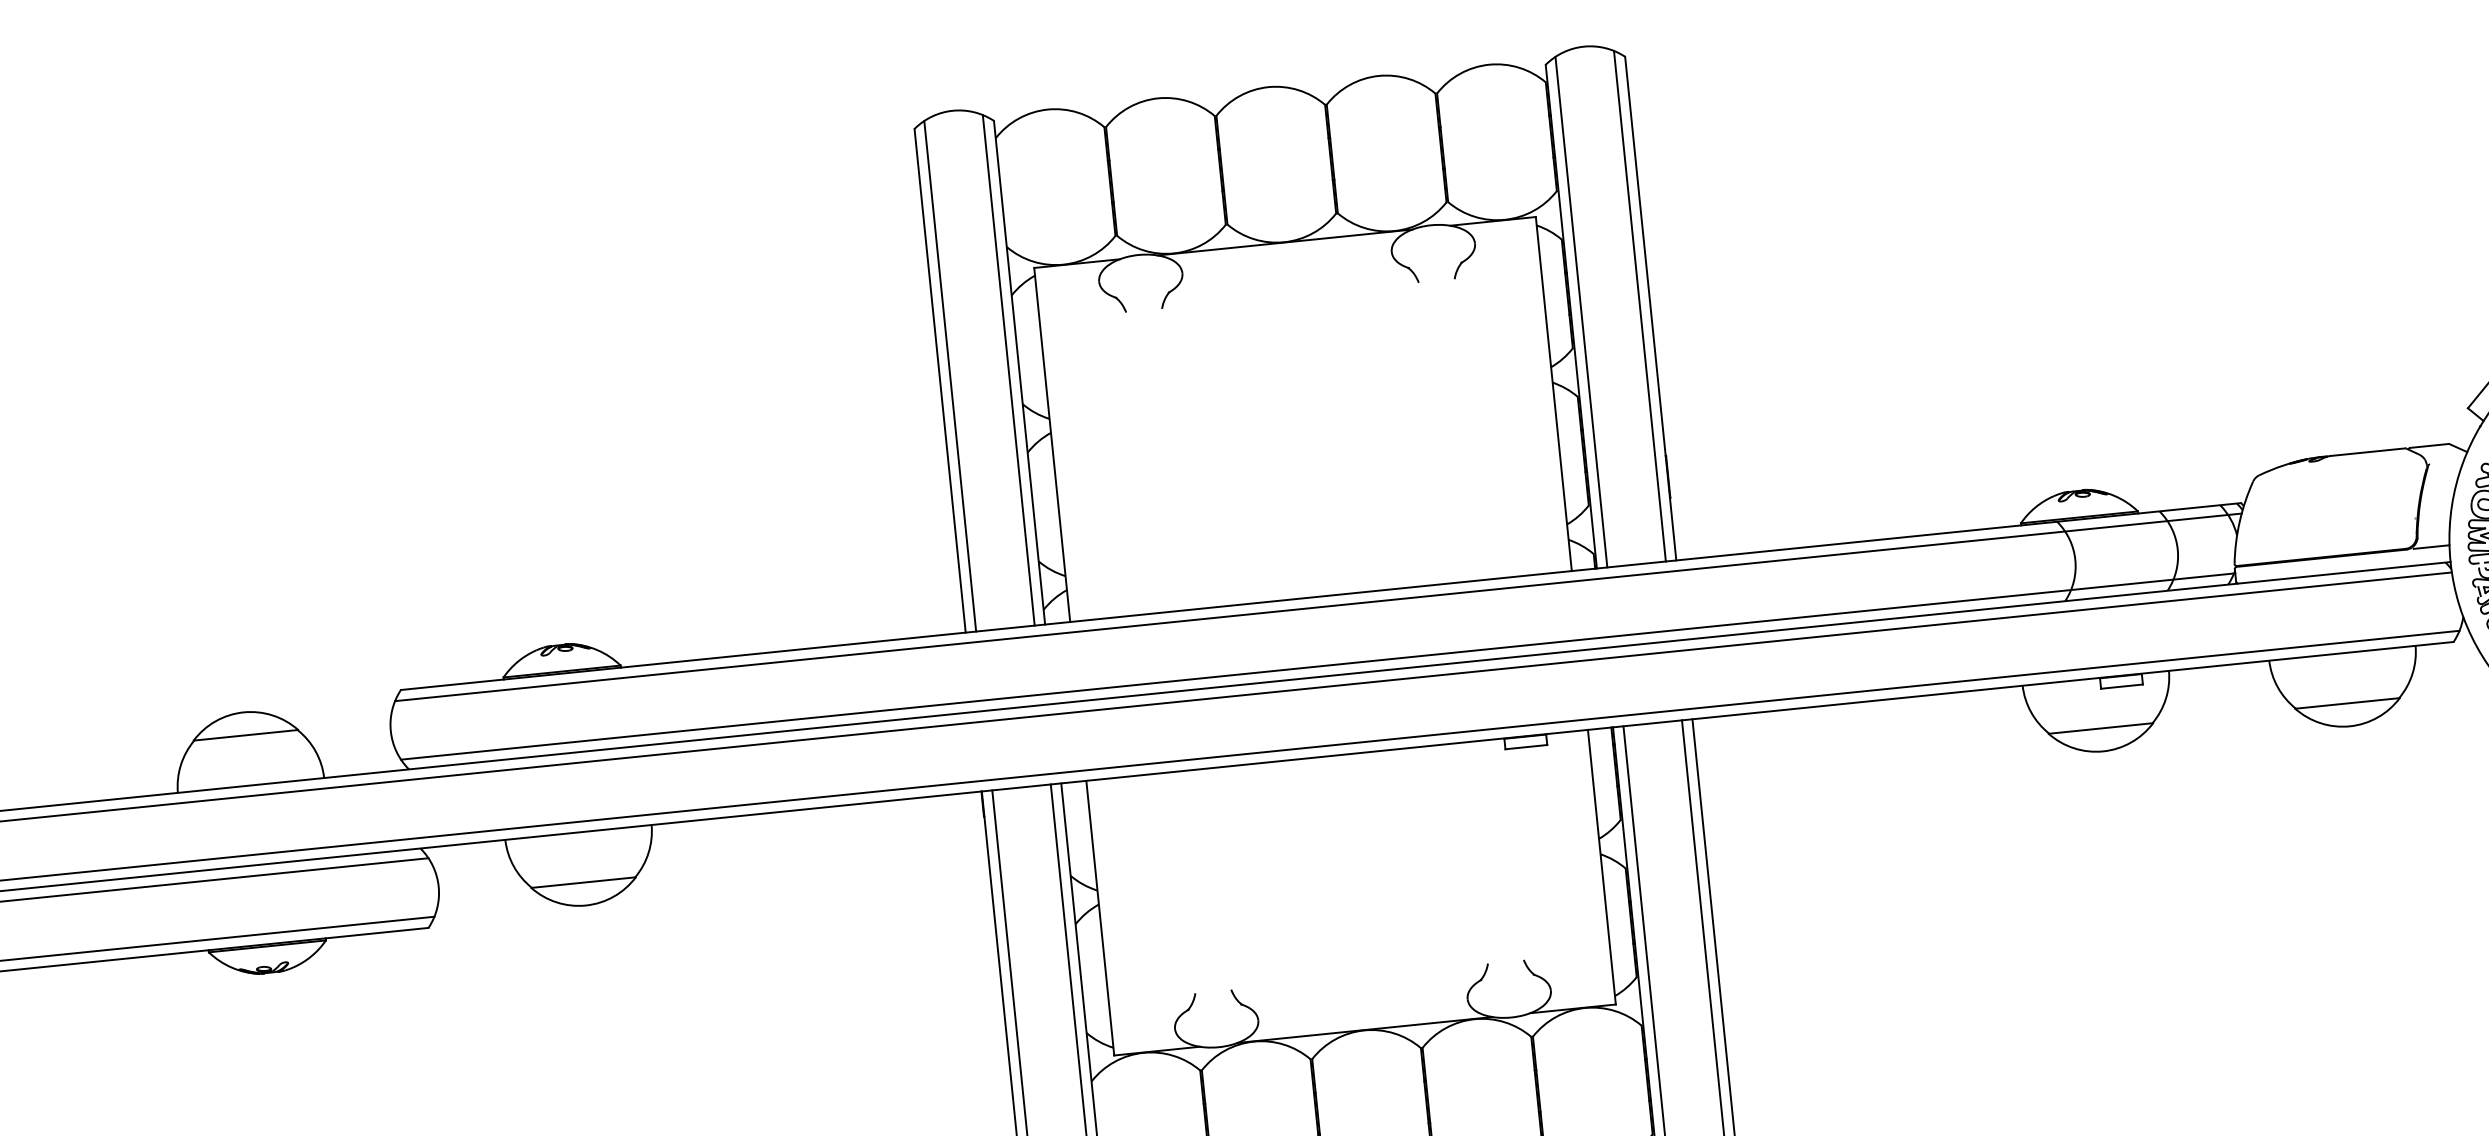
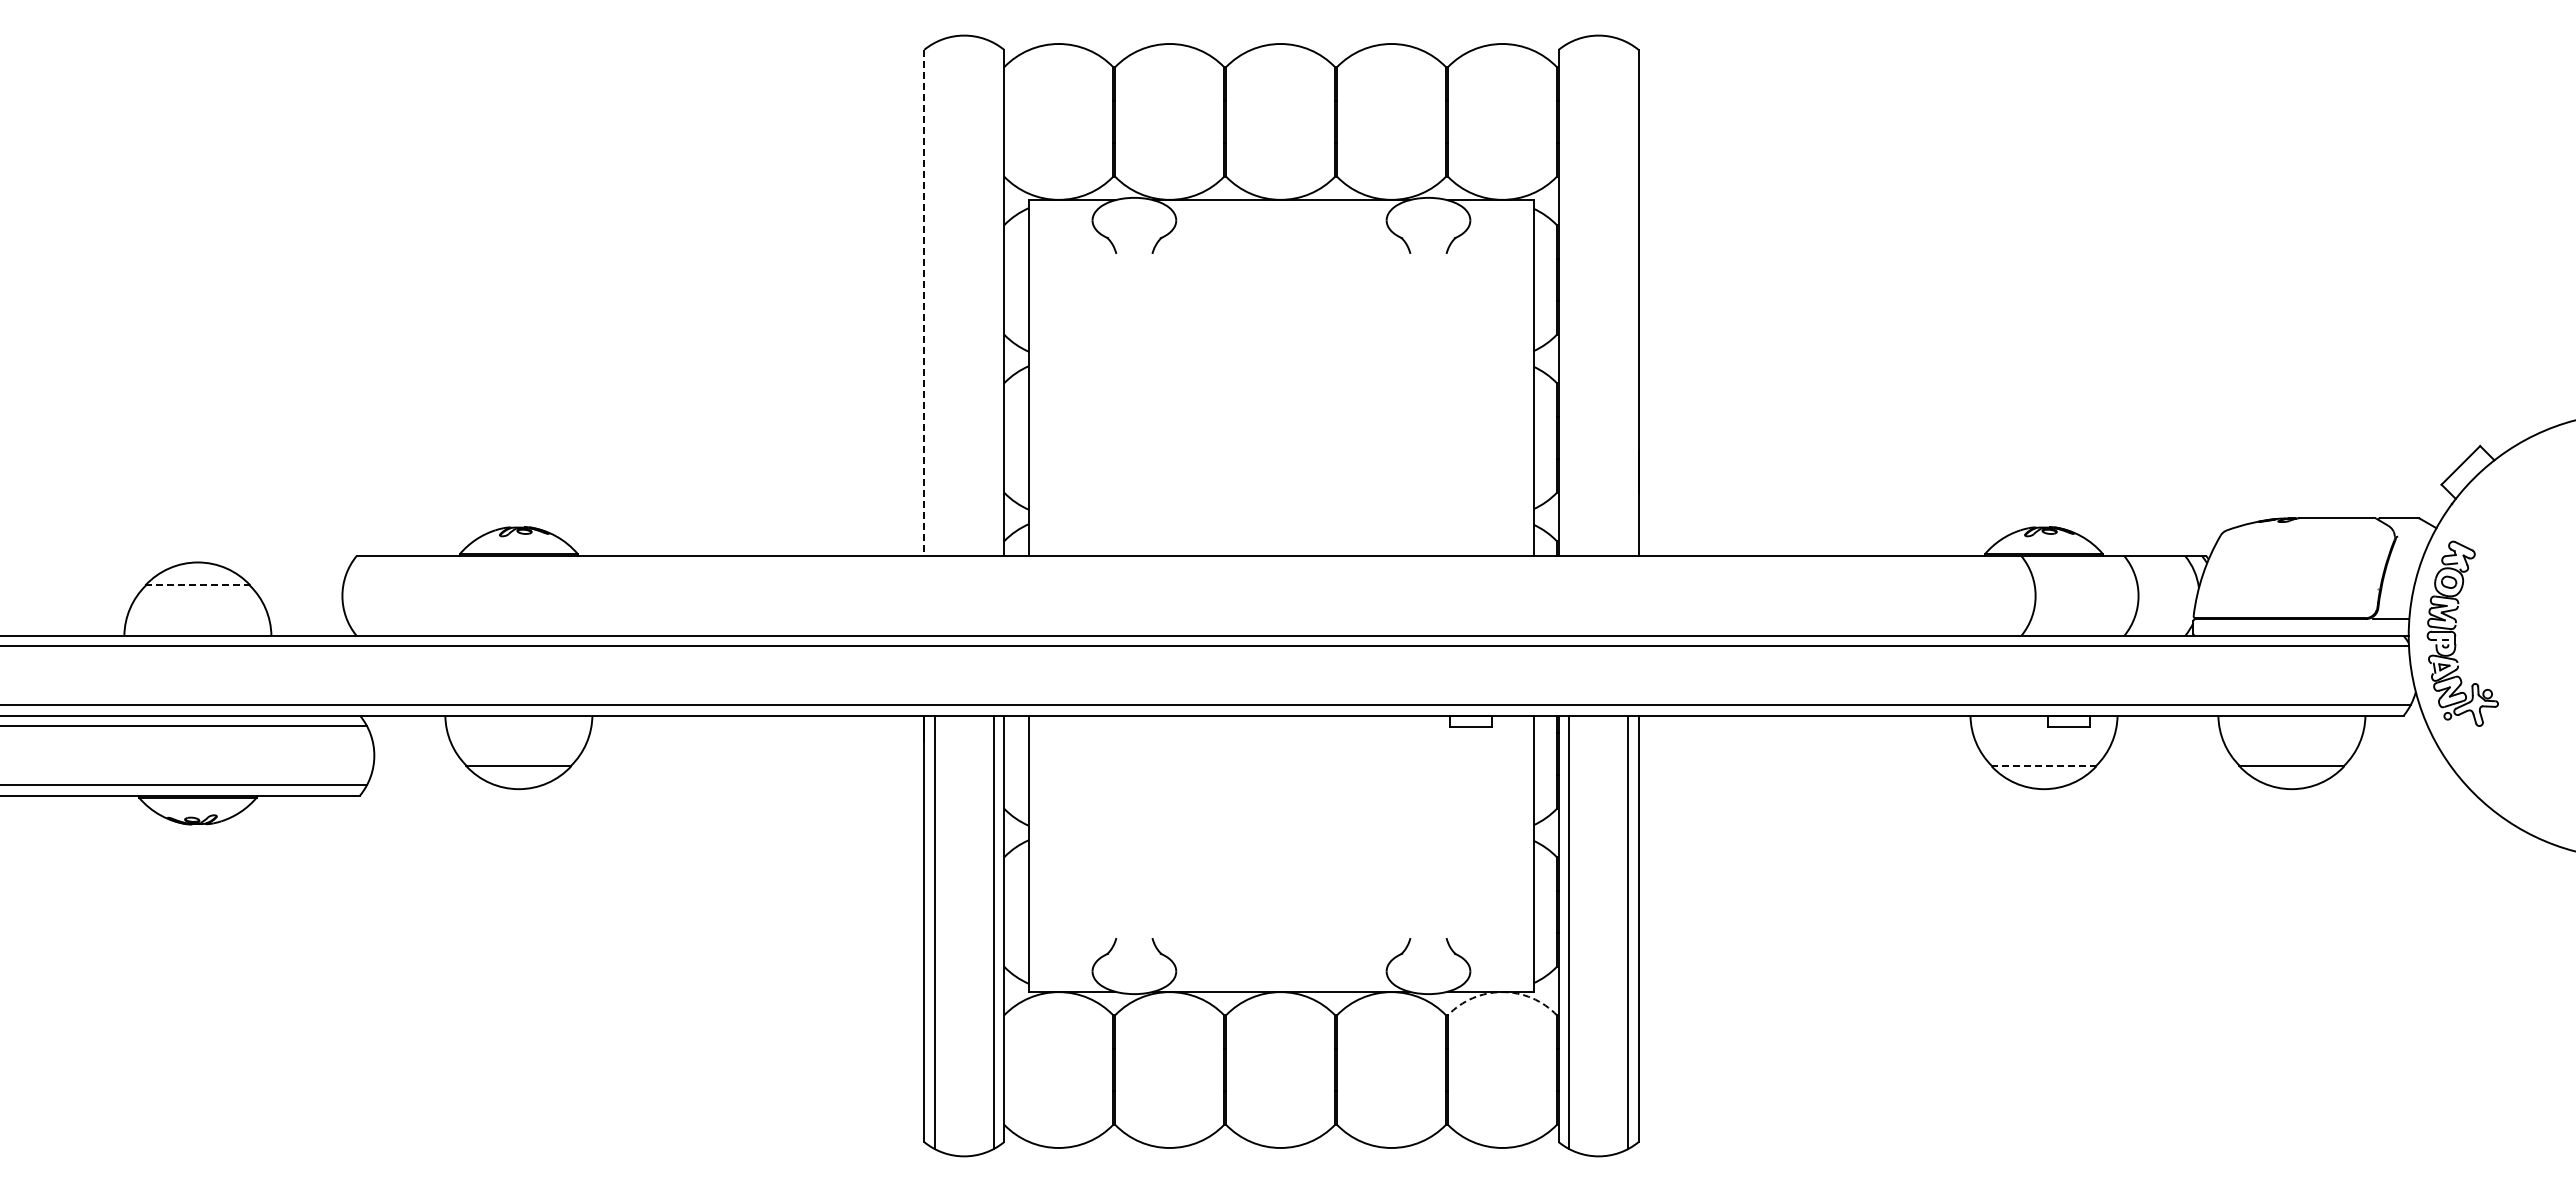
line: (1640, 306) -> (1628, 299), removed
line: (1581, 312) -> (1569, 299), removed
line: (1008, 370) -> (993, 299), removed
line: (949, 376) -> (934, 299), removed
line: (940, 381) -> (924, 303), solid -> dashed
line: (1318, 607) -> (1277, 566), removed
line: (1318, 666) -> (1271, 625), removed
line: (2101, 728) -> (2044, 766), solid -> dashed
line: (245, 735) -> (197, 585), solid -> dashed
arc: (1585, 1008) -> (1502, 992), solid -> dashed

